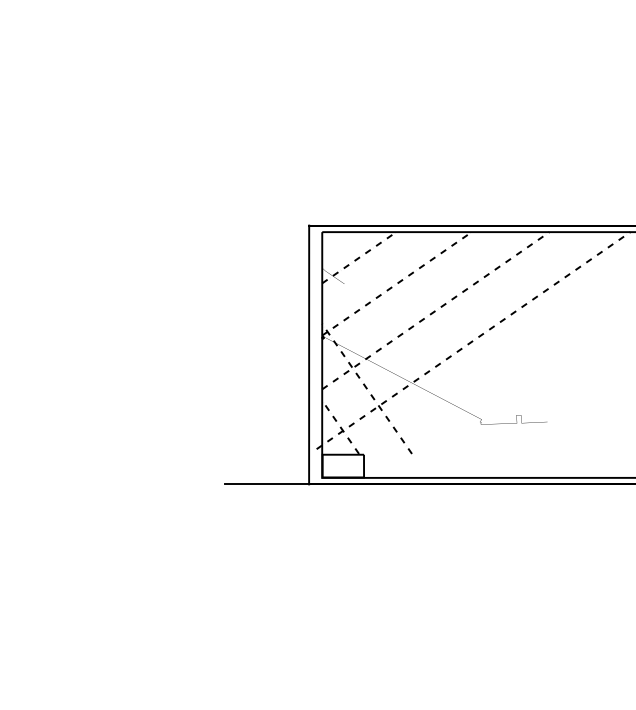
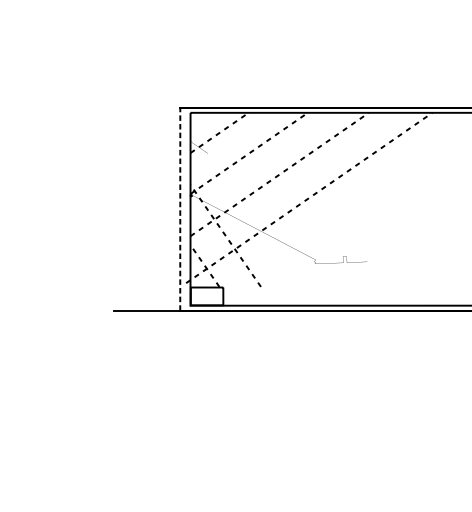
line: (309, 354) -> (180, 208), solid -> dashed

